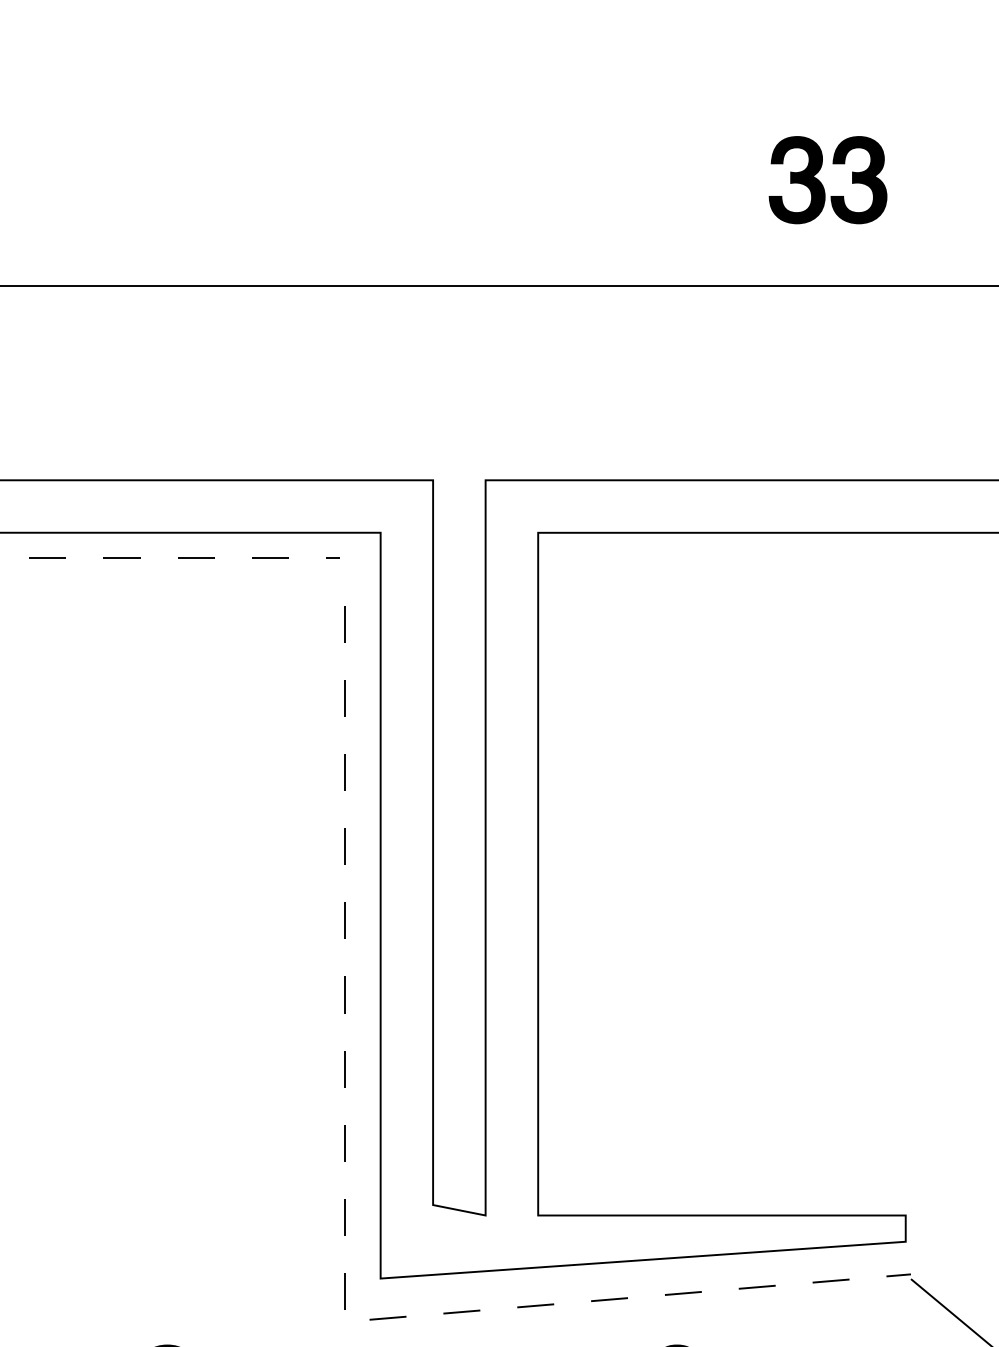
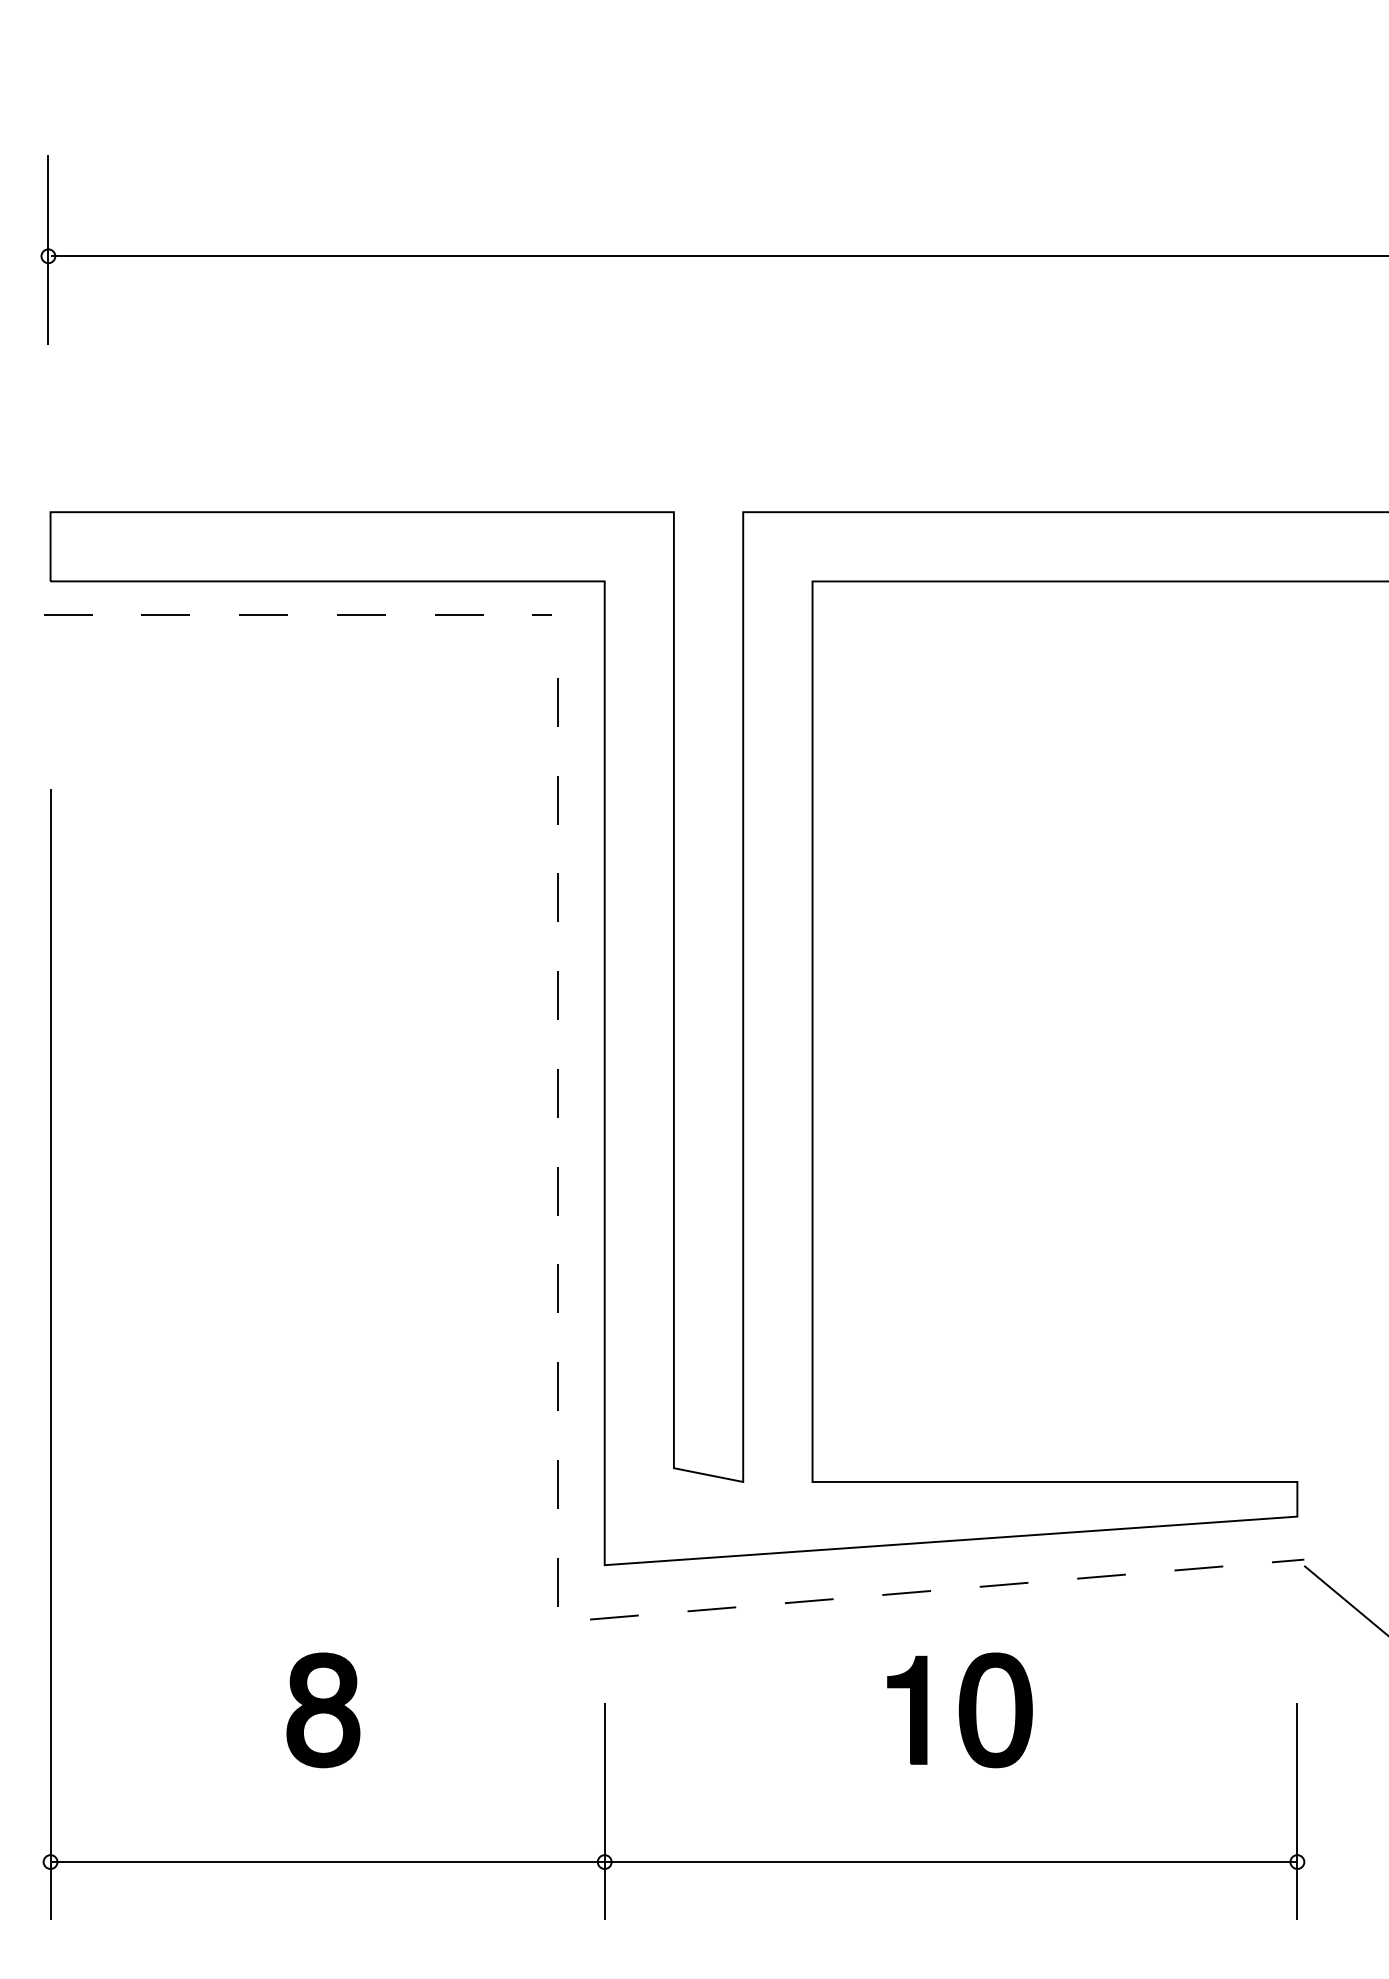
part: (821, 183) -> (1186, 120), removed

